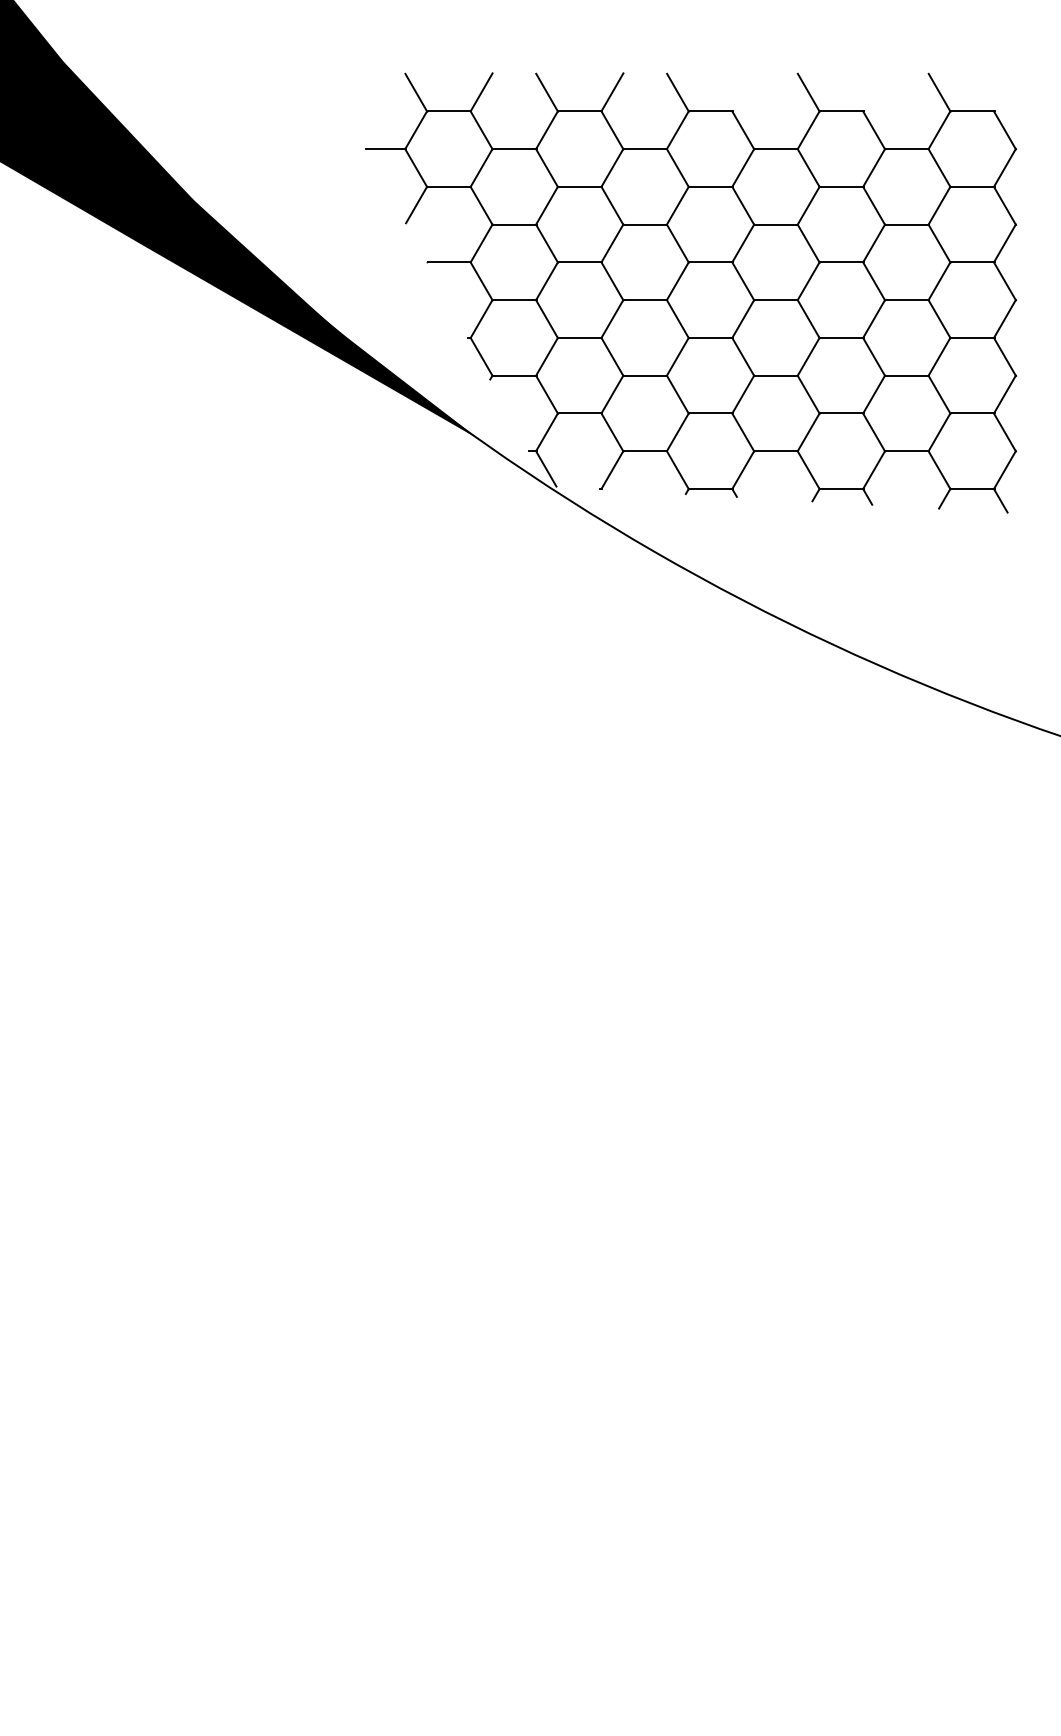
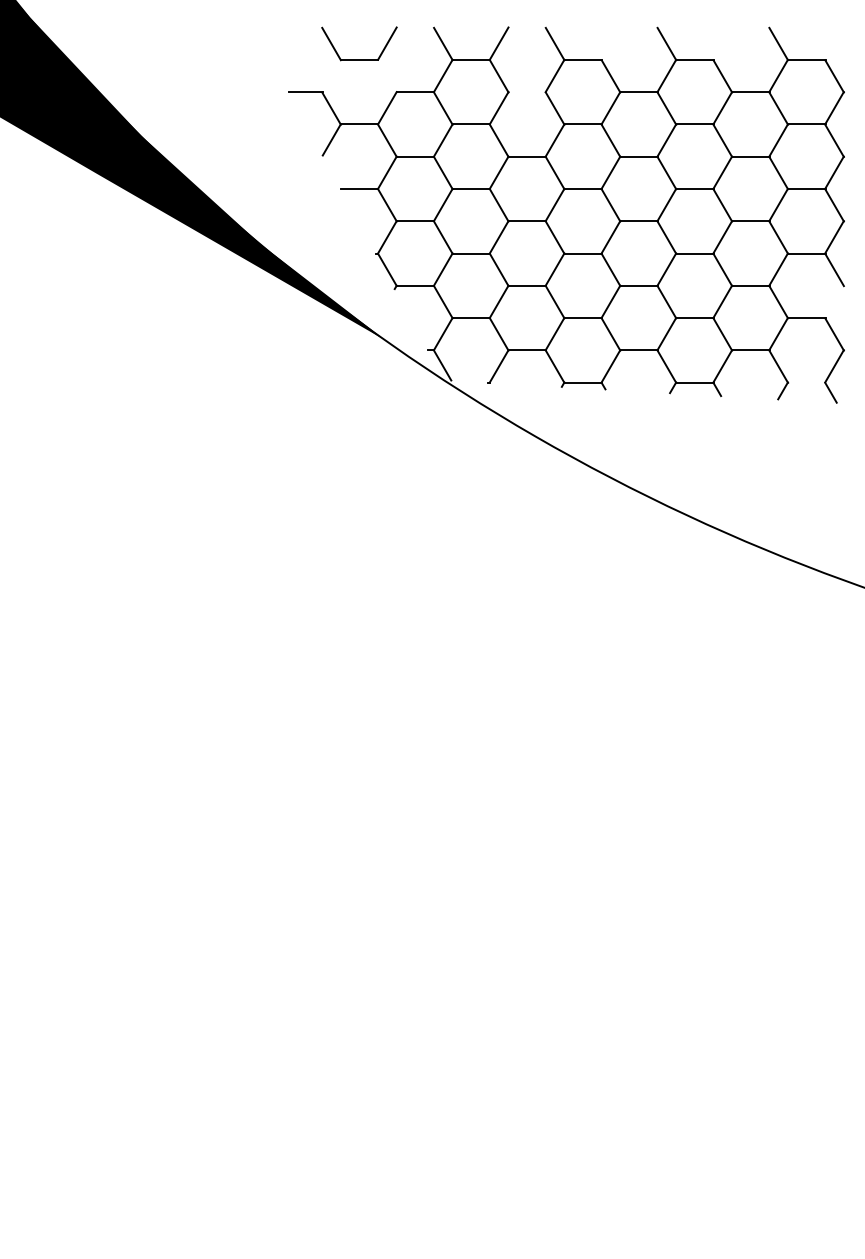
line: (416, 129) -> (331, 75), removed
line: (481, 130) -> (387, 76), removed
line: (645, 149) -> (527, 92), removed
line: (1004, 394) -> (834, 301), removed
line: (972, 489) -> (806, 383), removed

